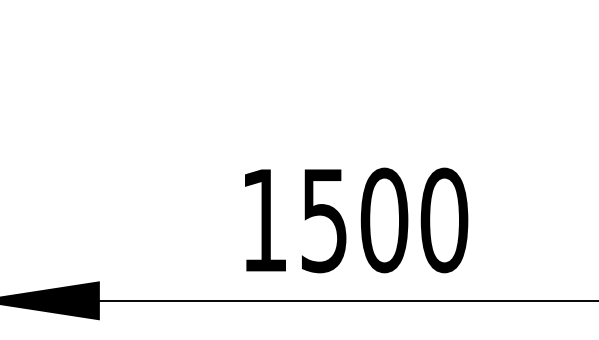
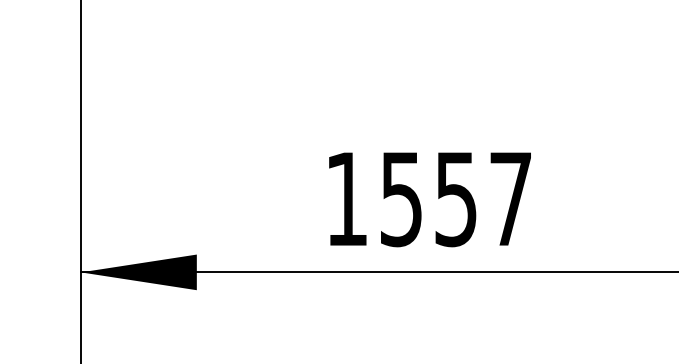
text: (414, 220) -> (483, 199), 1500 -> 1557

